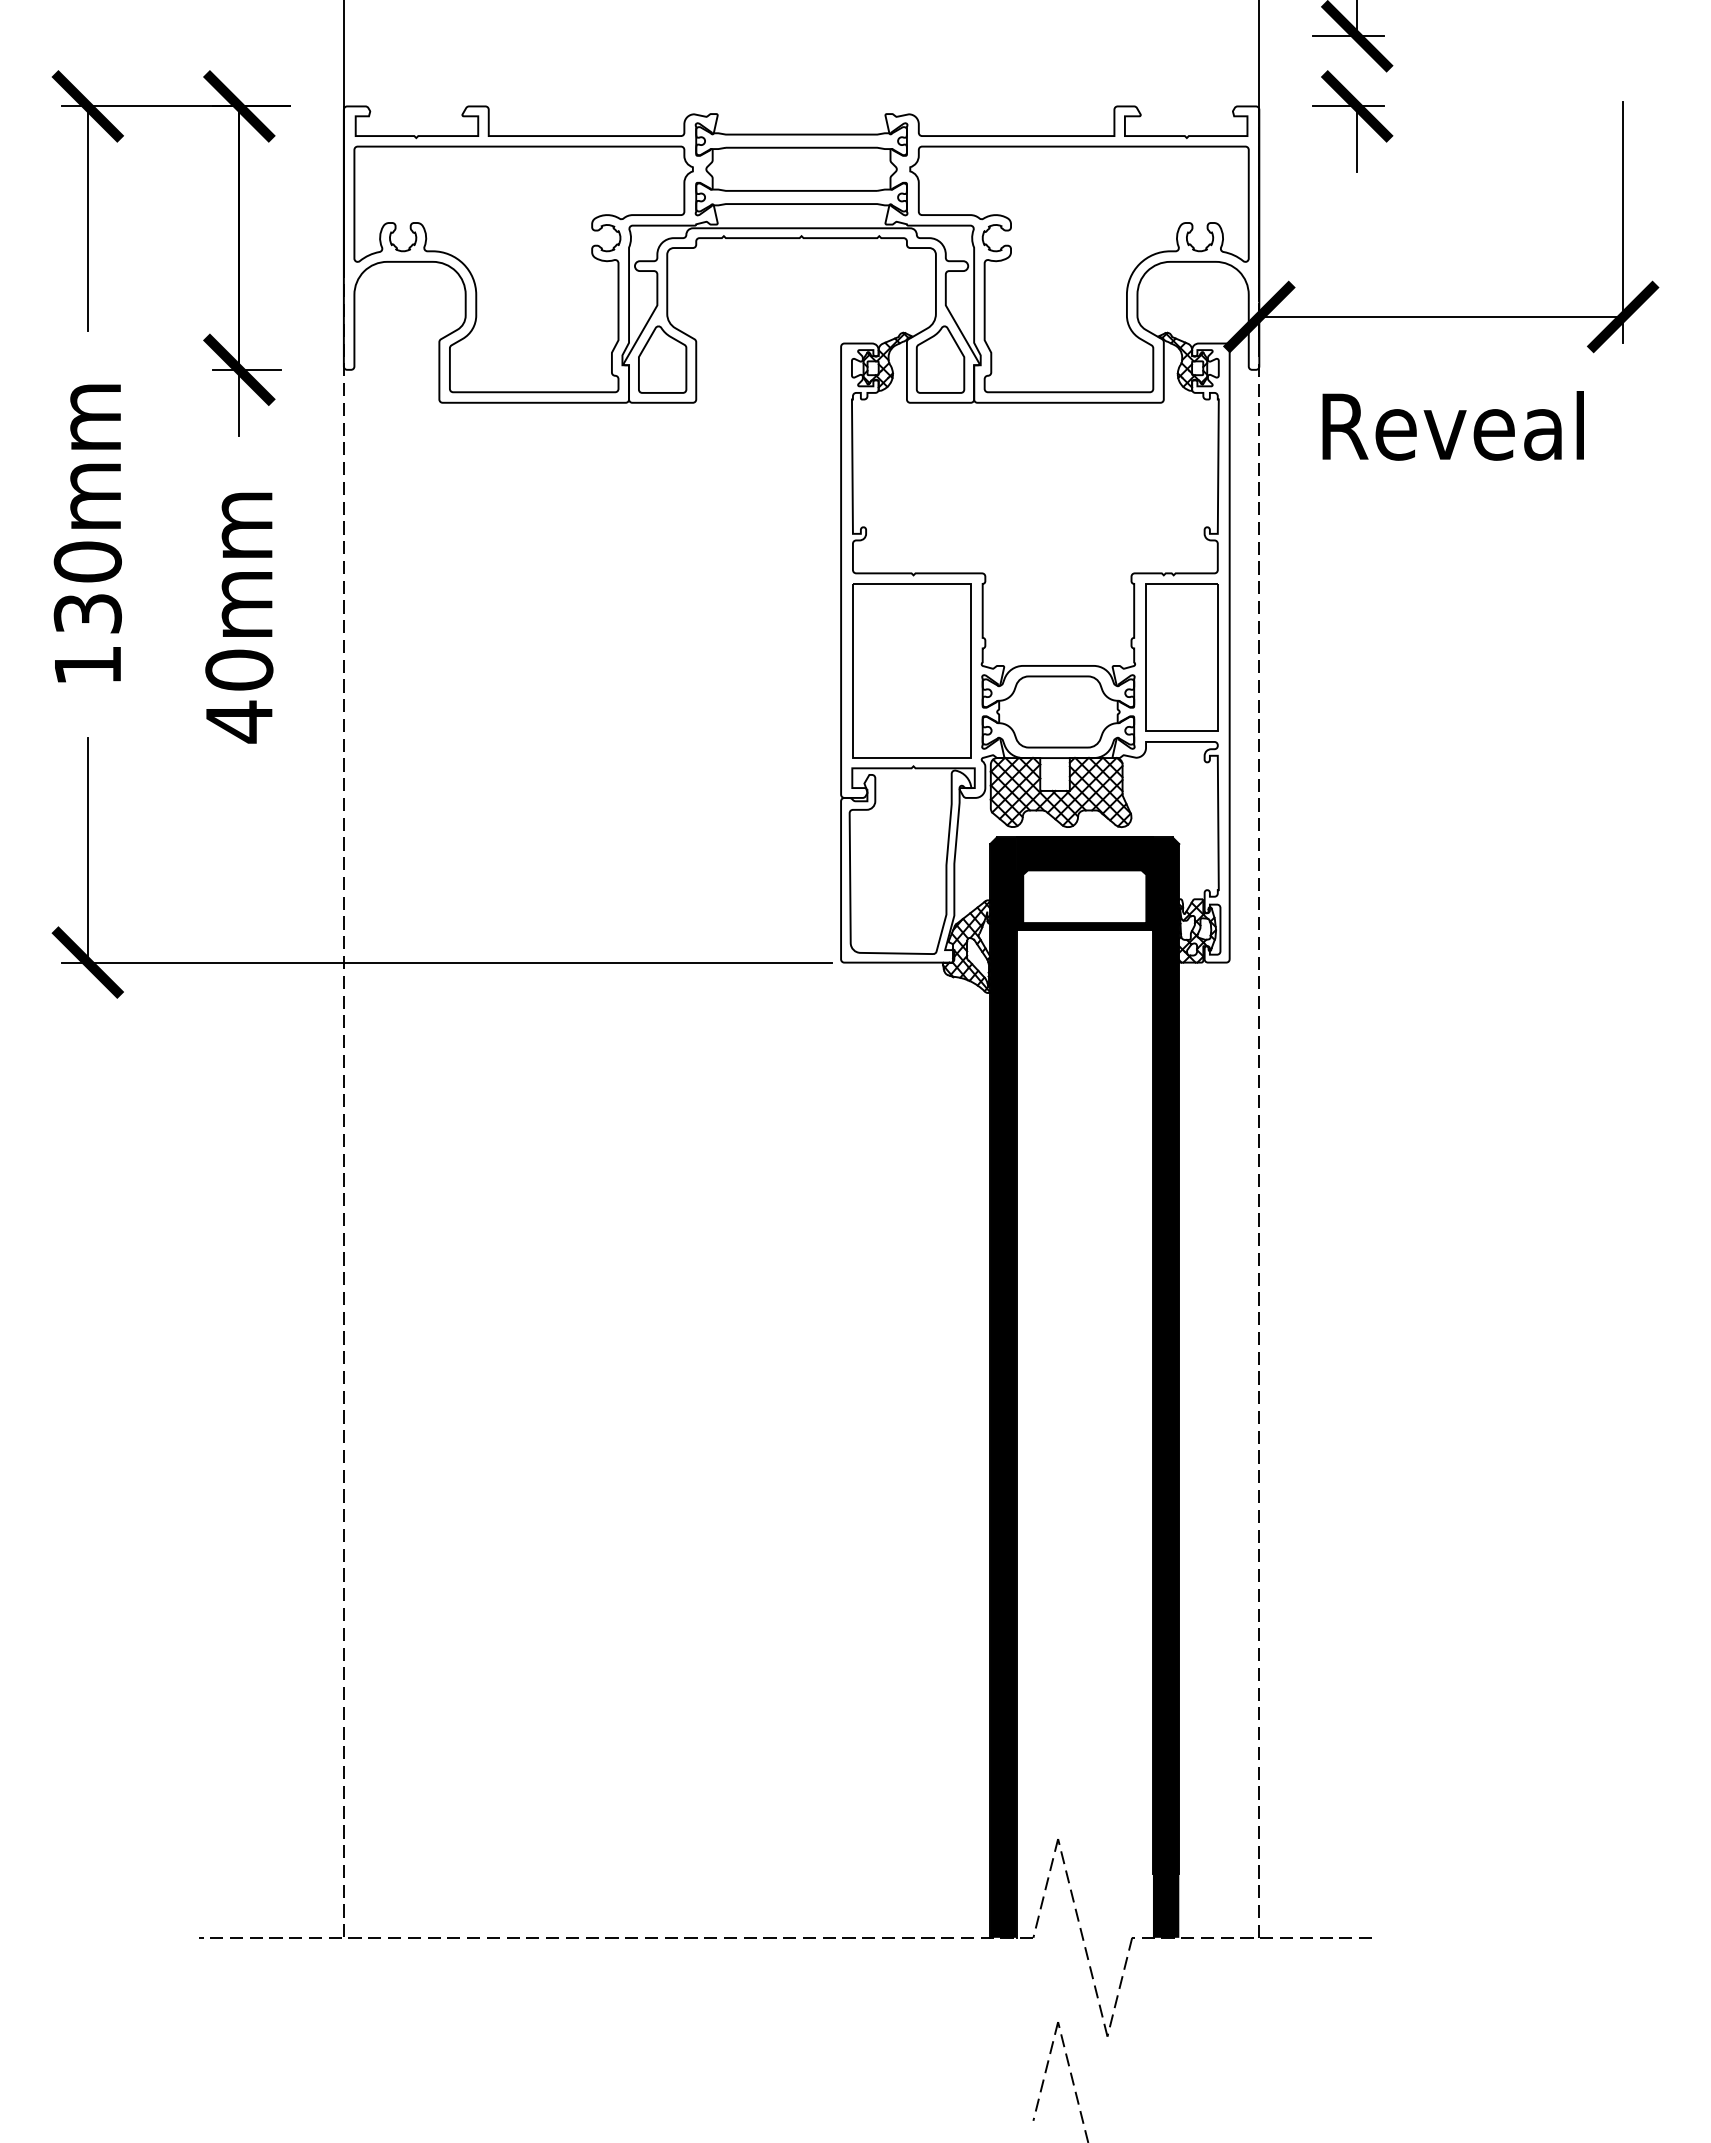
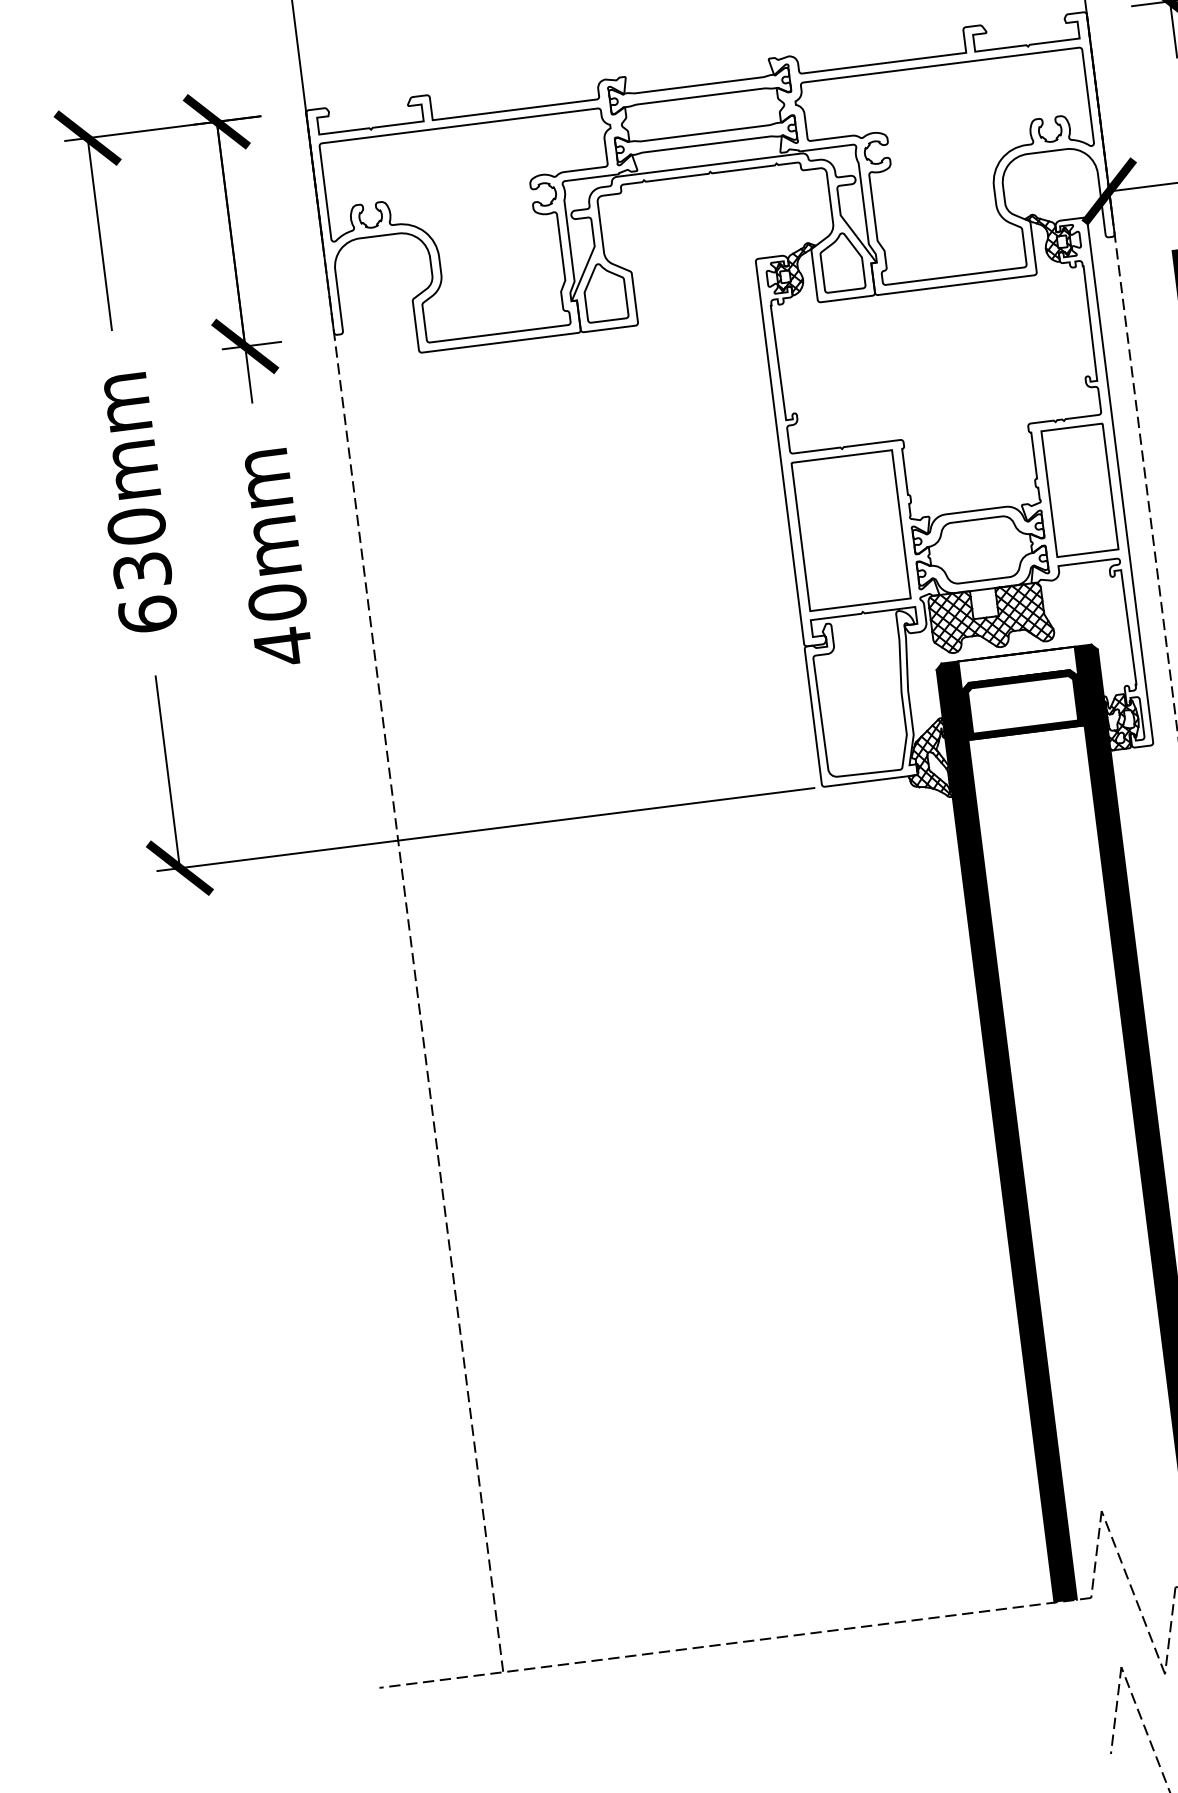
text: (87, 664) -> (147, 614), 130mm -> 630mm
fill: (1084, 854) -> (1018, 668), removed

